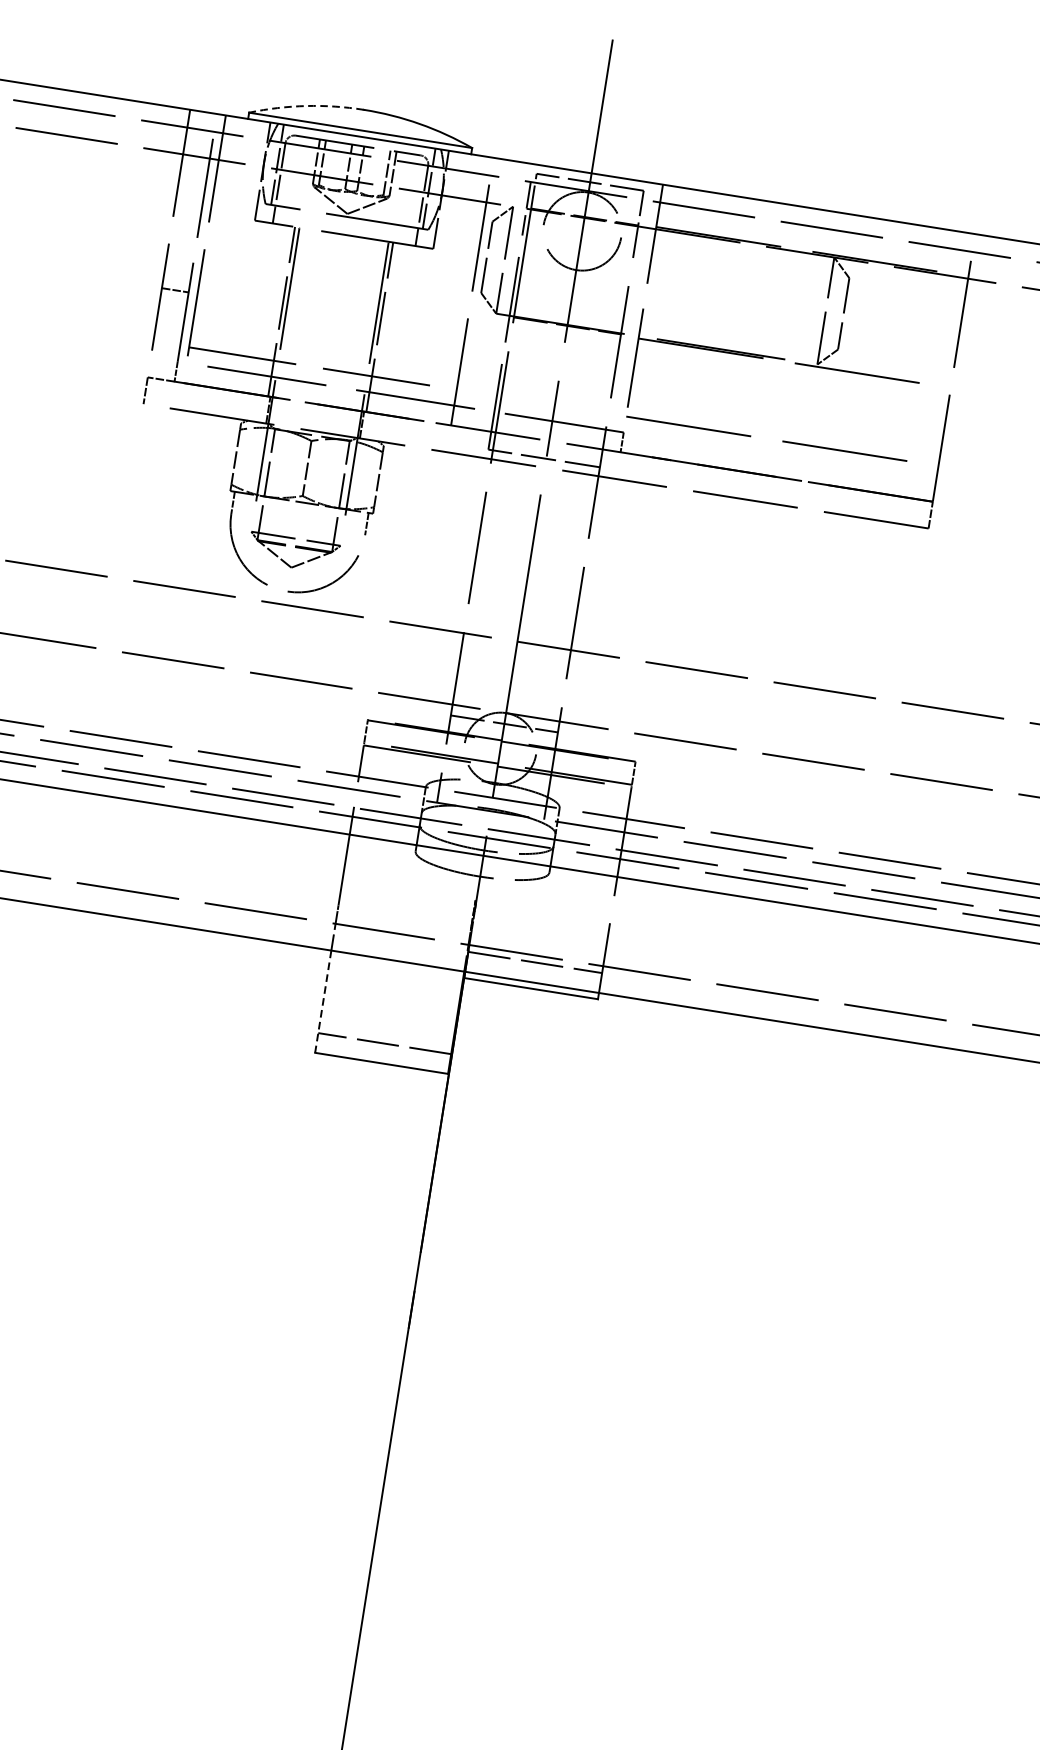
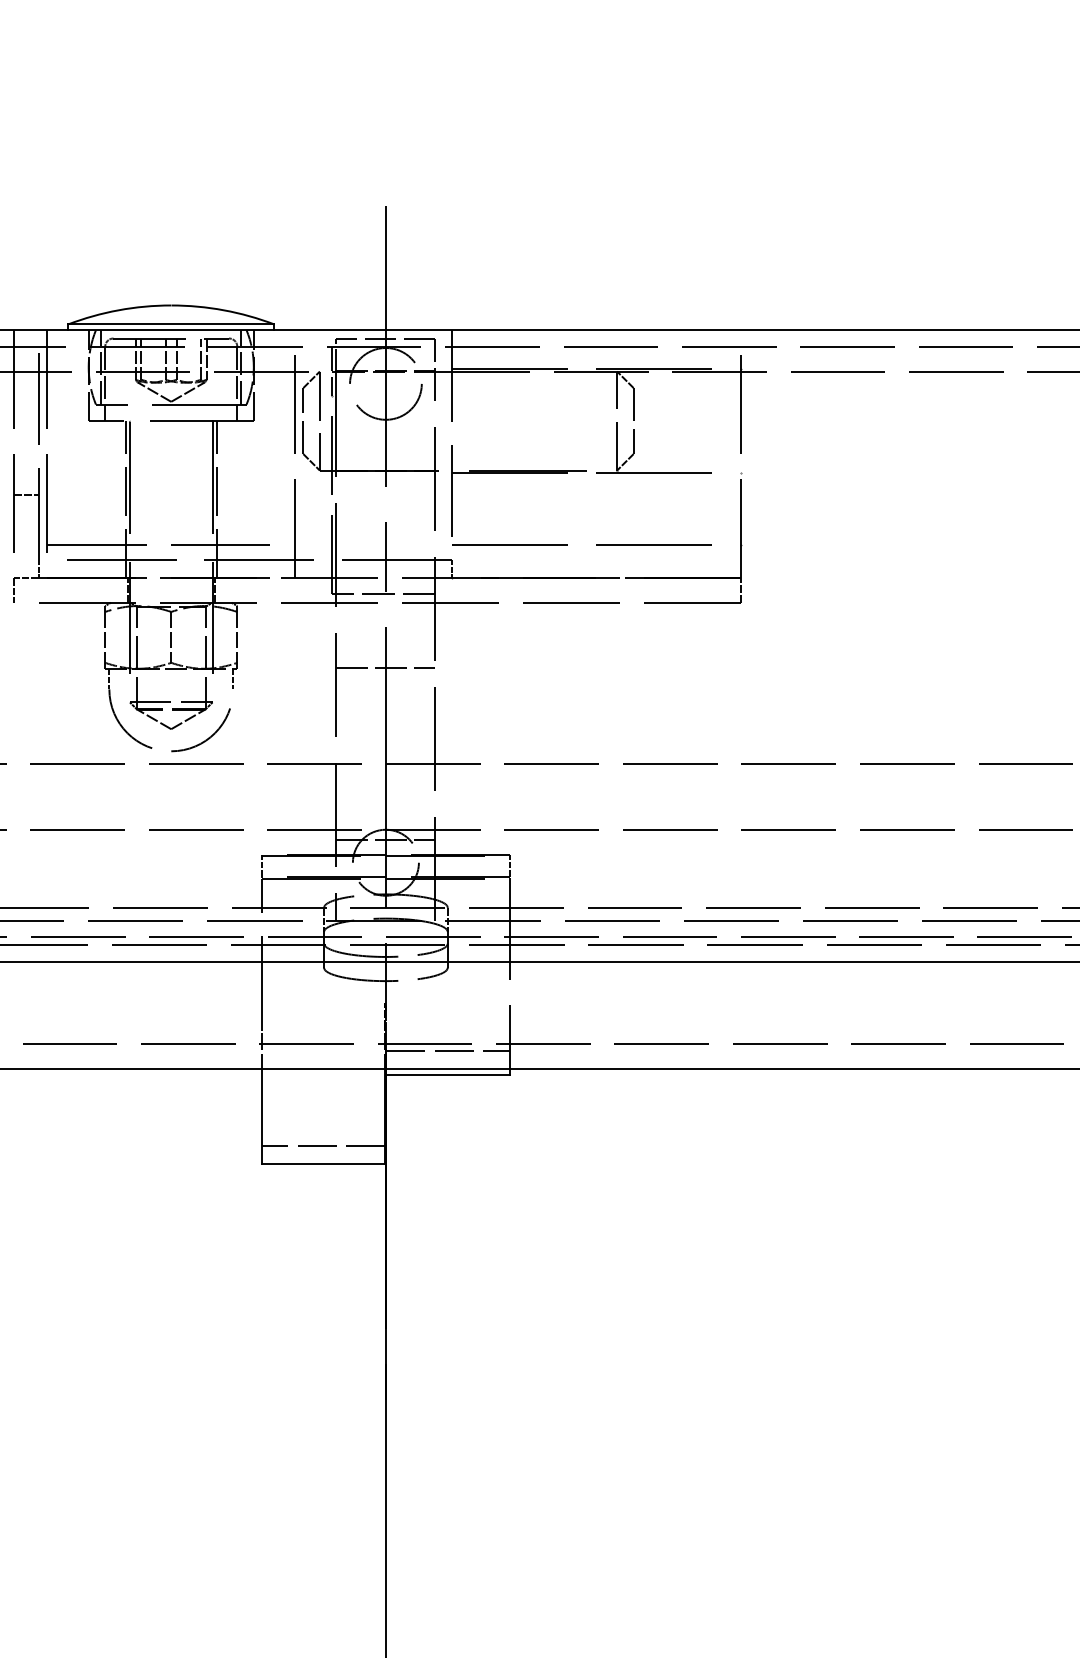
arc: (306, 106) -> (118, 310), dashed -> solid
line: (533, 538) -> (385, 668), added
line: (323, 1001) -> (262, 1116), dashed -> solid

